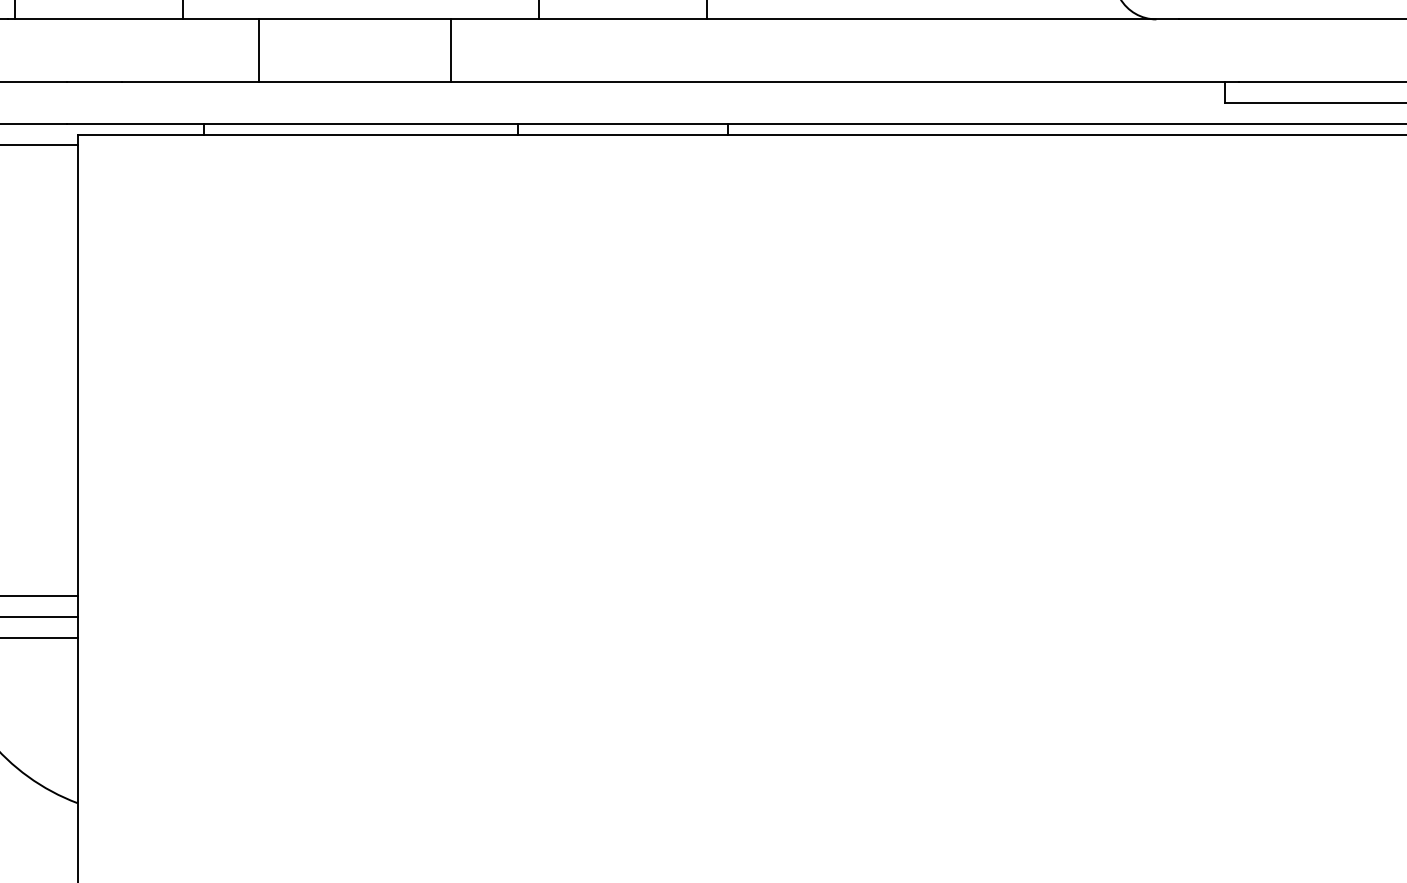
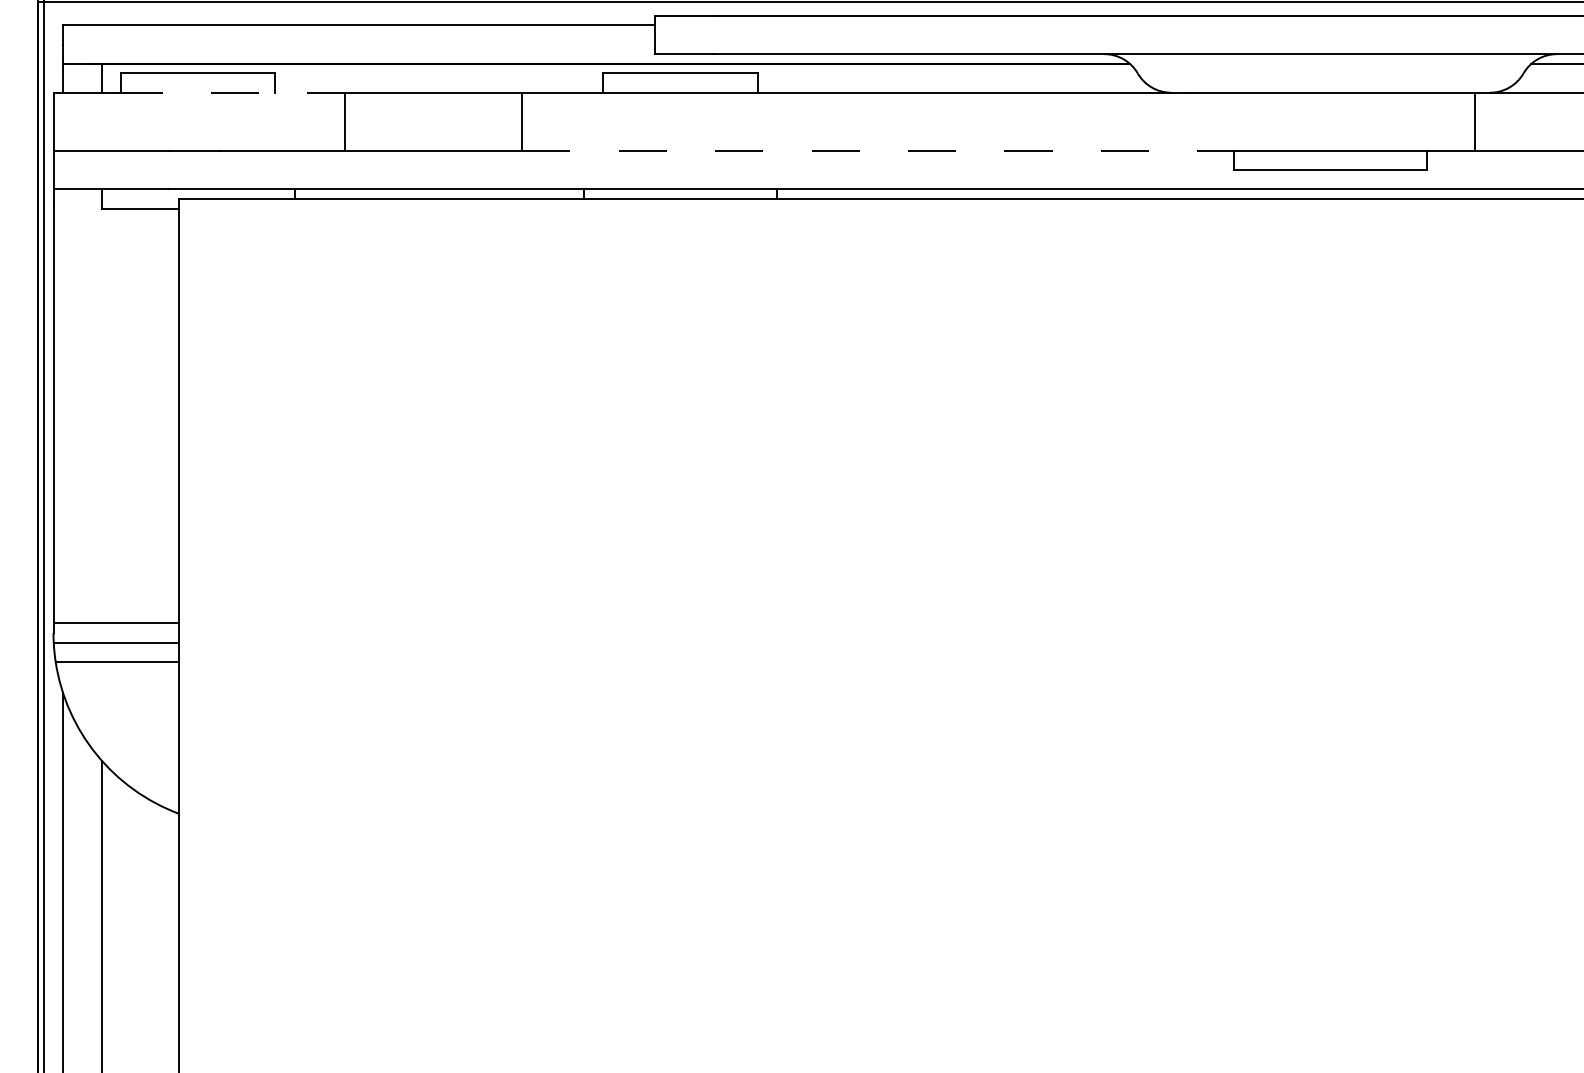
line: (133, 19) -> (230, 92), solid -> dashed
line: (844, 82) -> (884, 150), solid -> dashed

